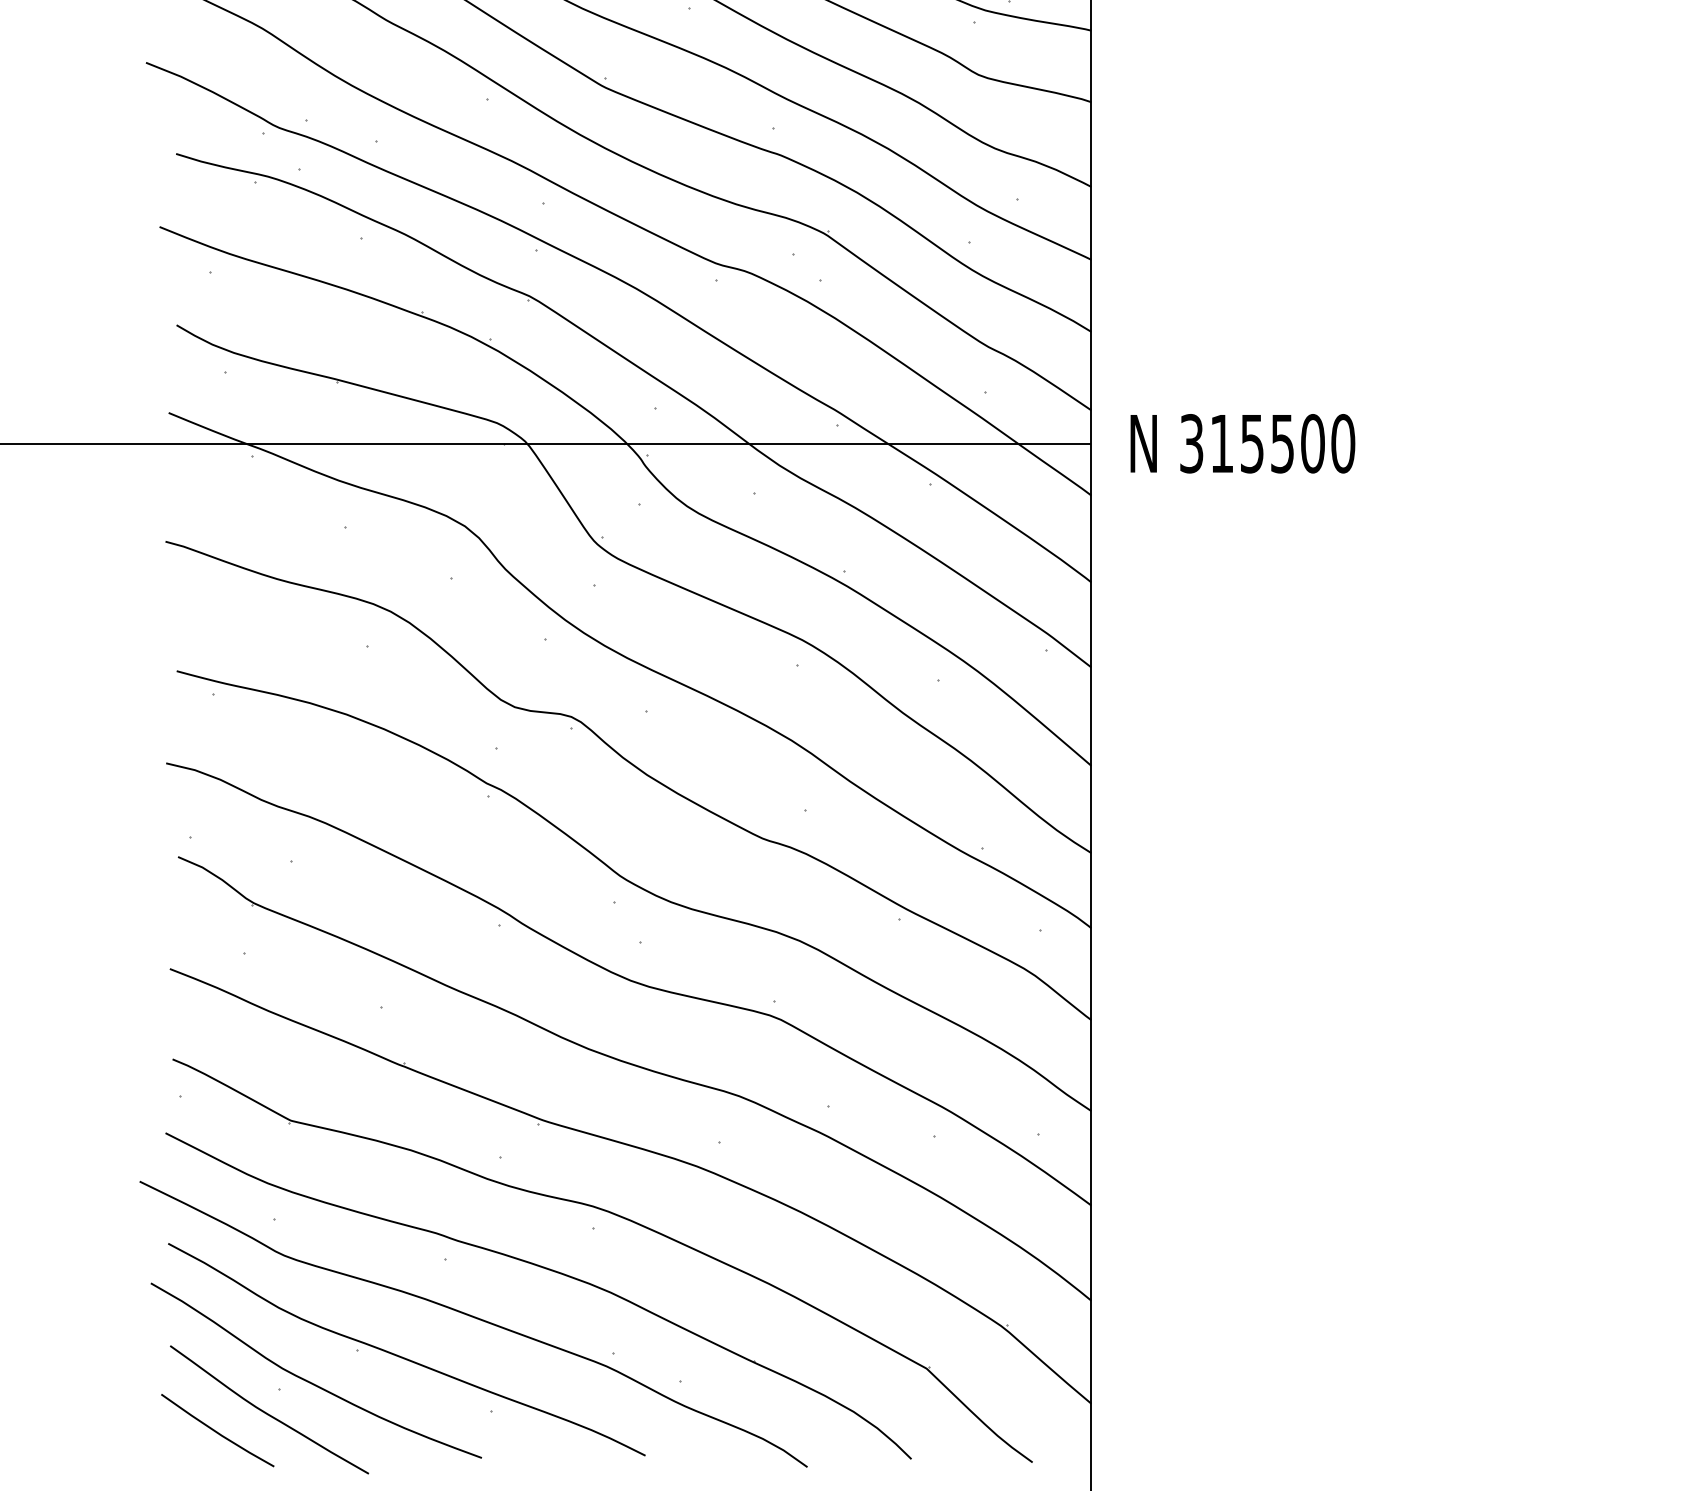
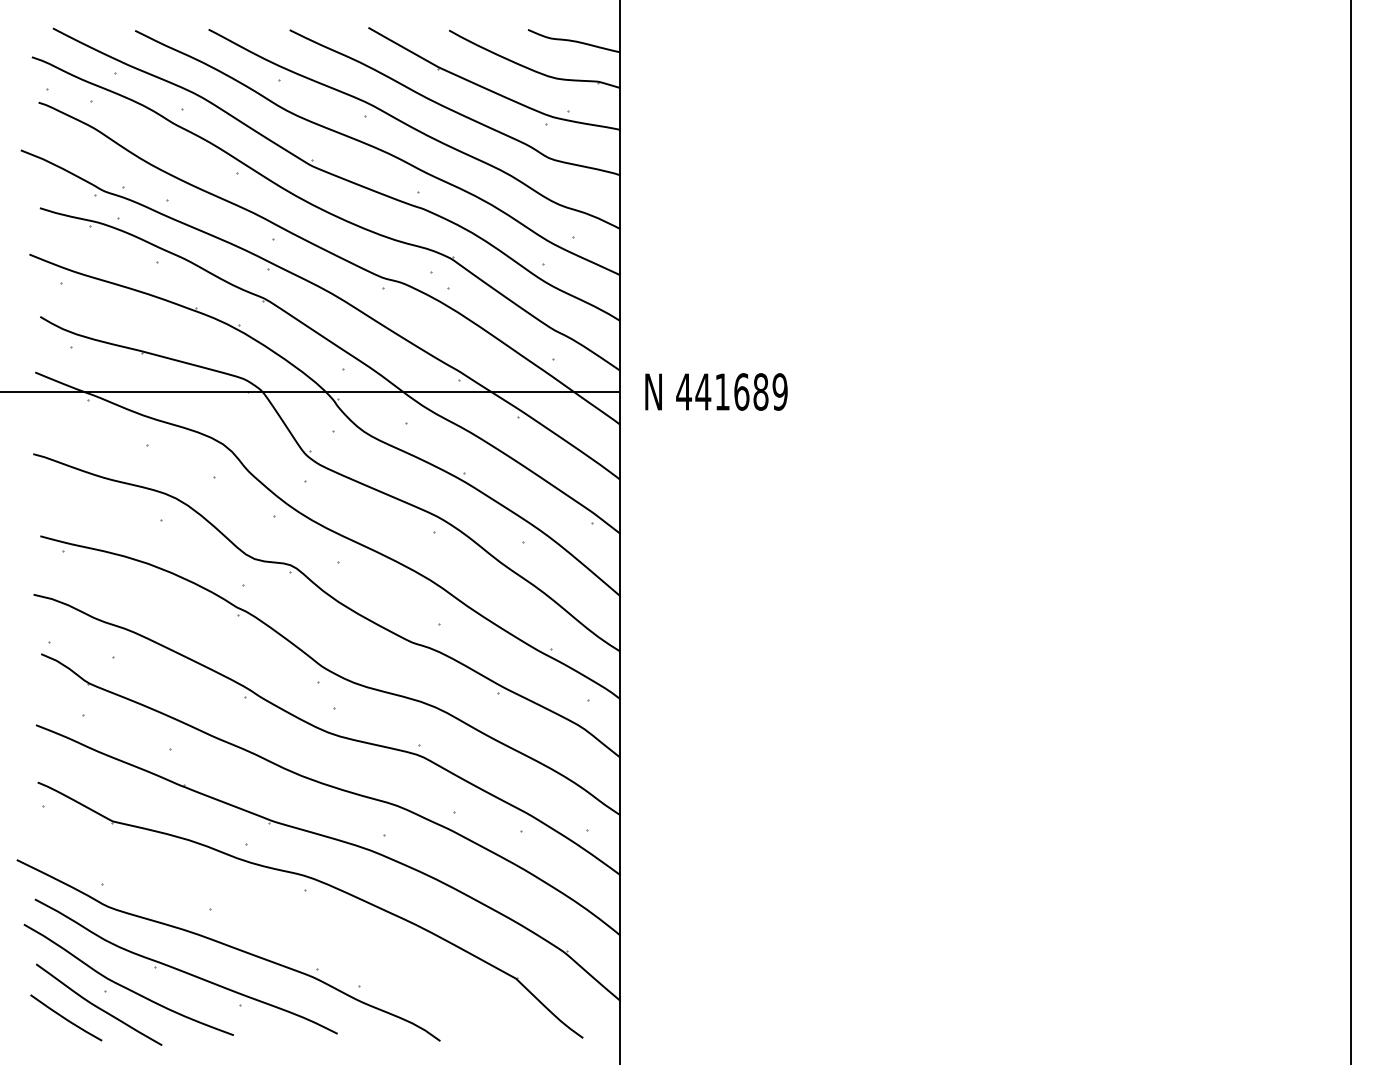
text: (1266, 442) -> (731, 391), 315500 -> 441689
part: (547, 1270) -> (275, 916), removed

